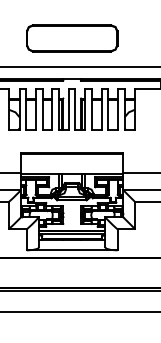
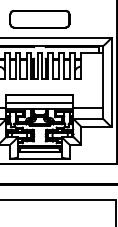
line: (71, 166) -> (39, 103), added

